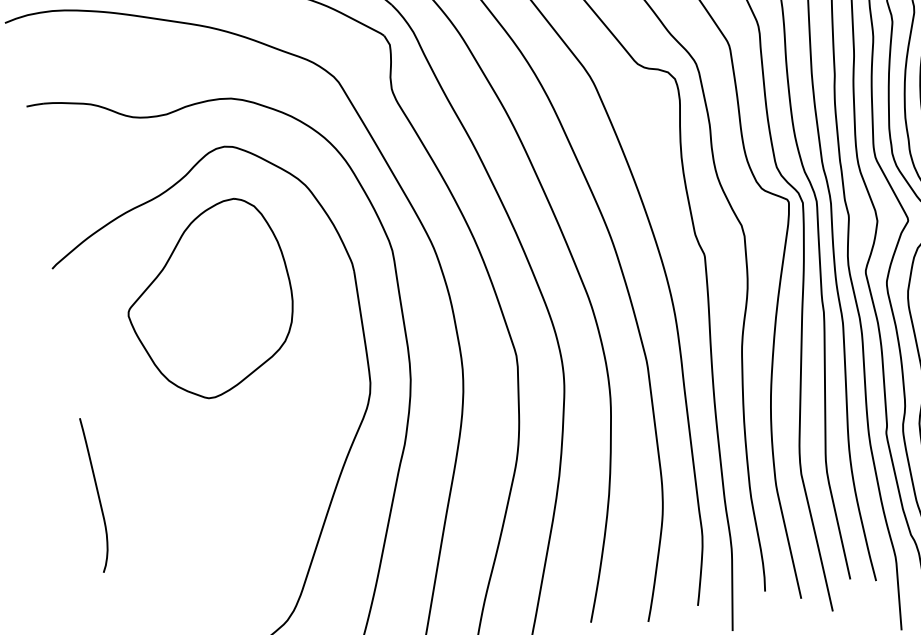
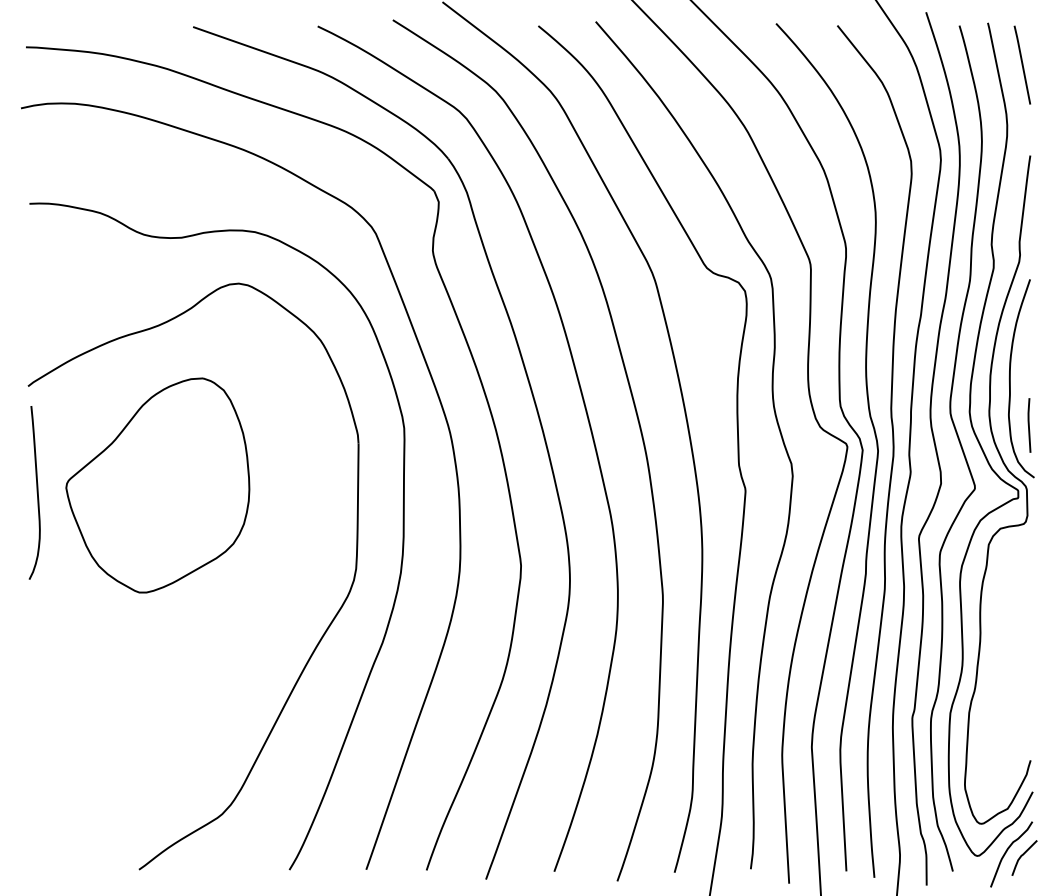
part: (209, 300) -> (157, 485), moved
curve: (97, 494) -> (36, 492), moved

